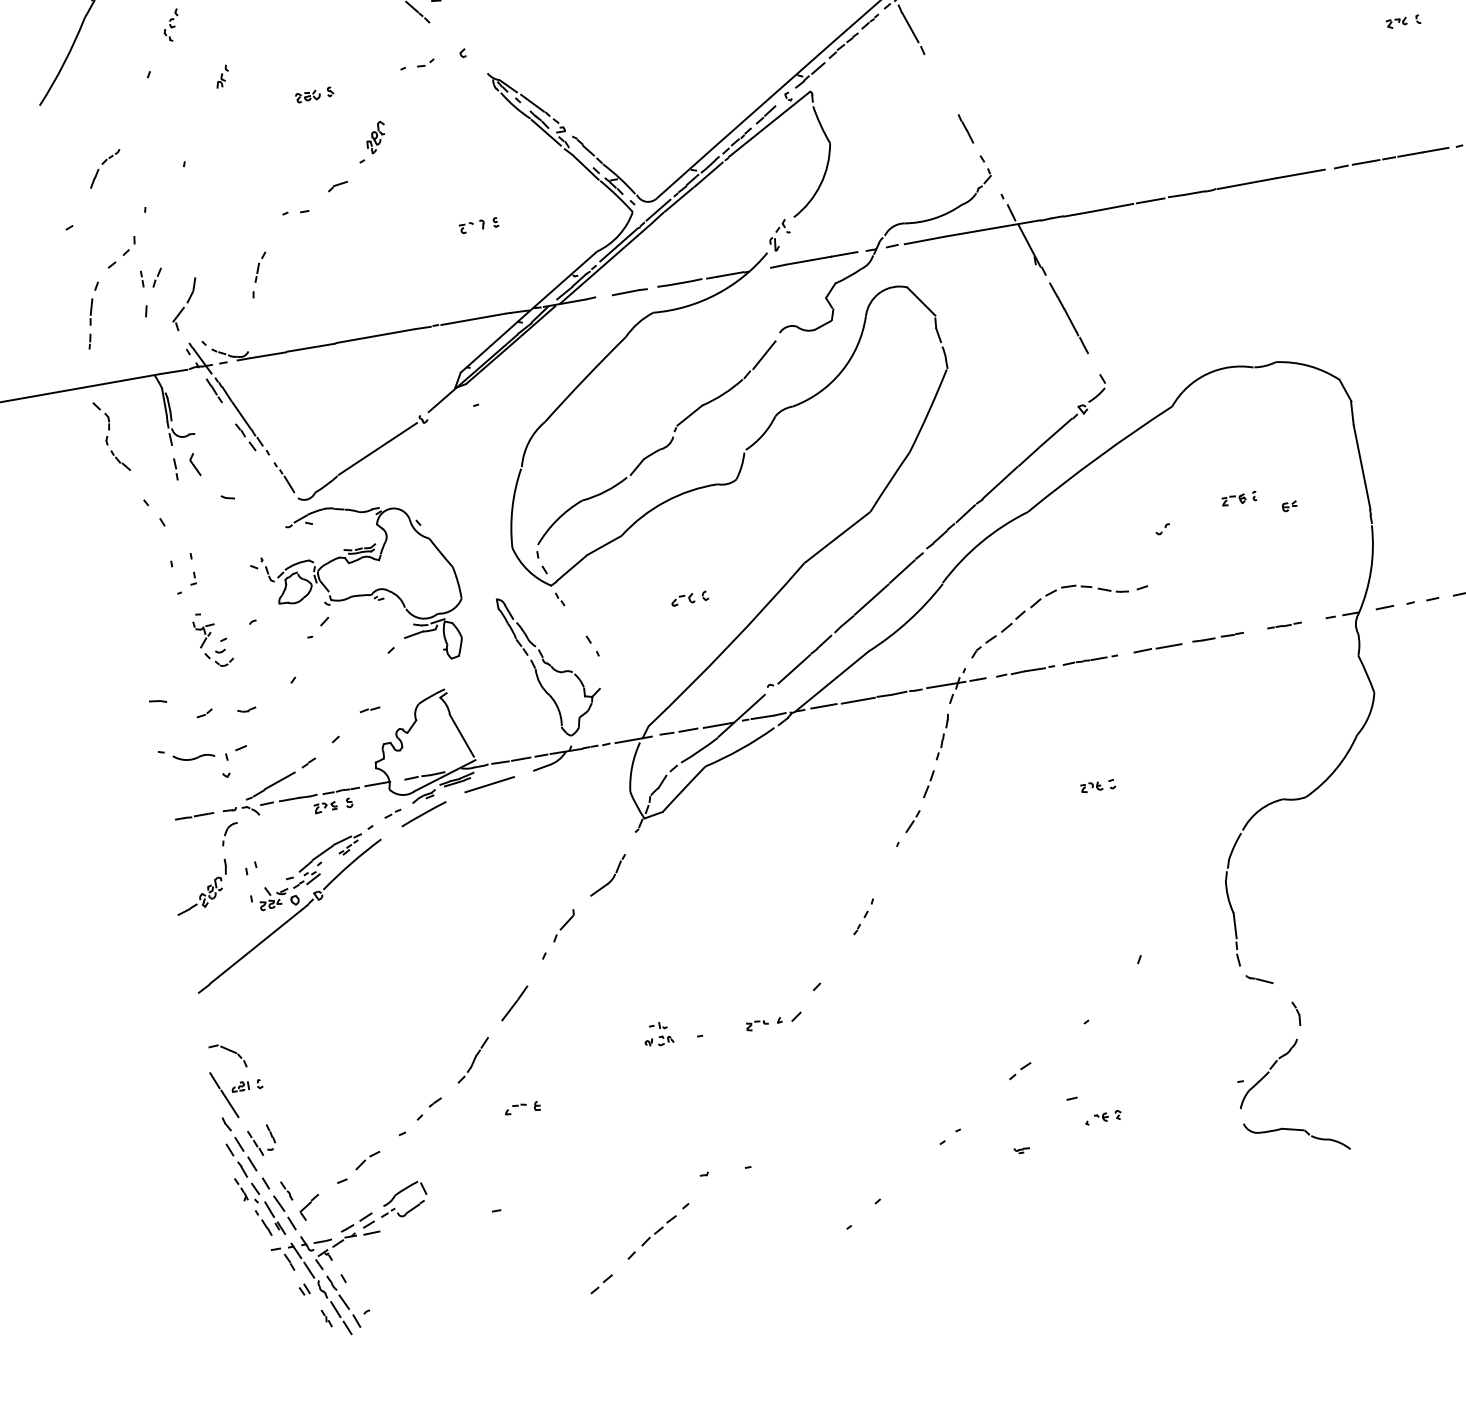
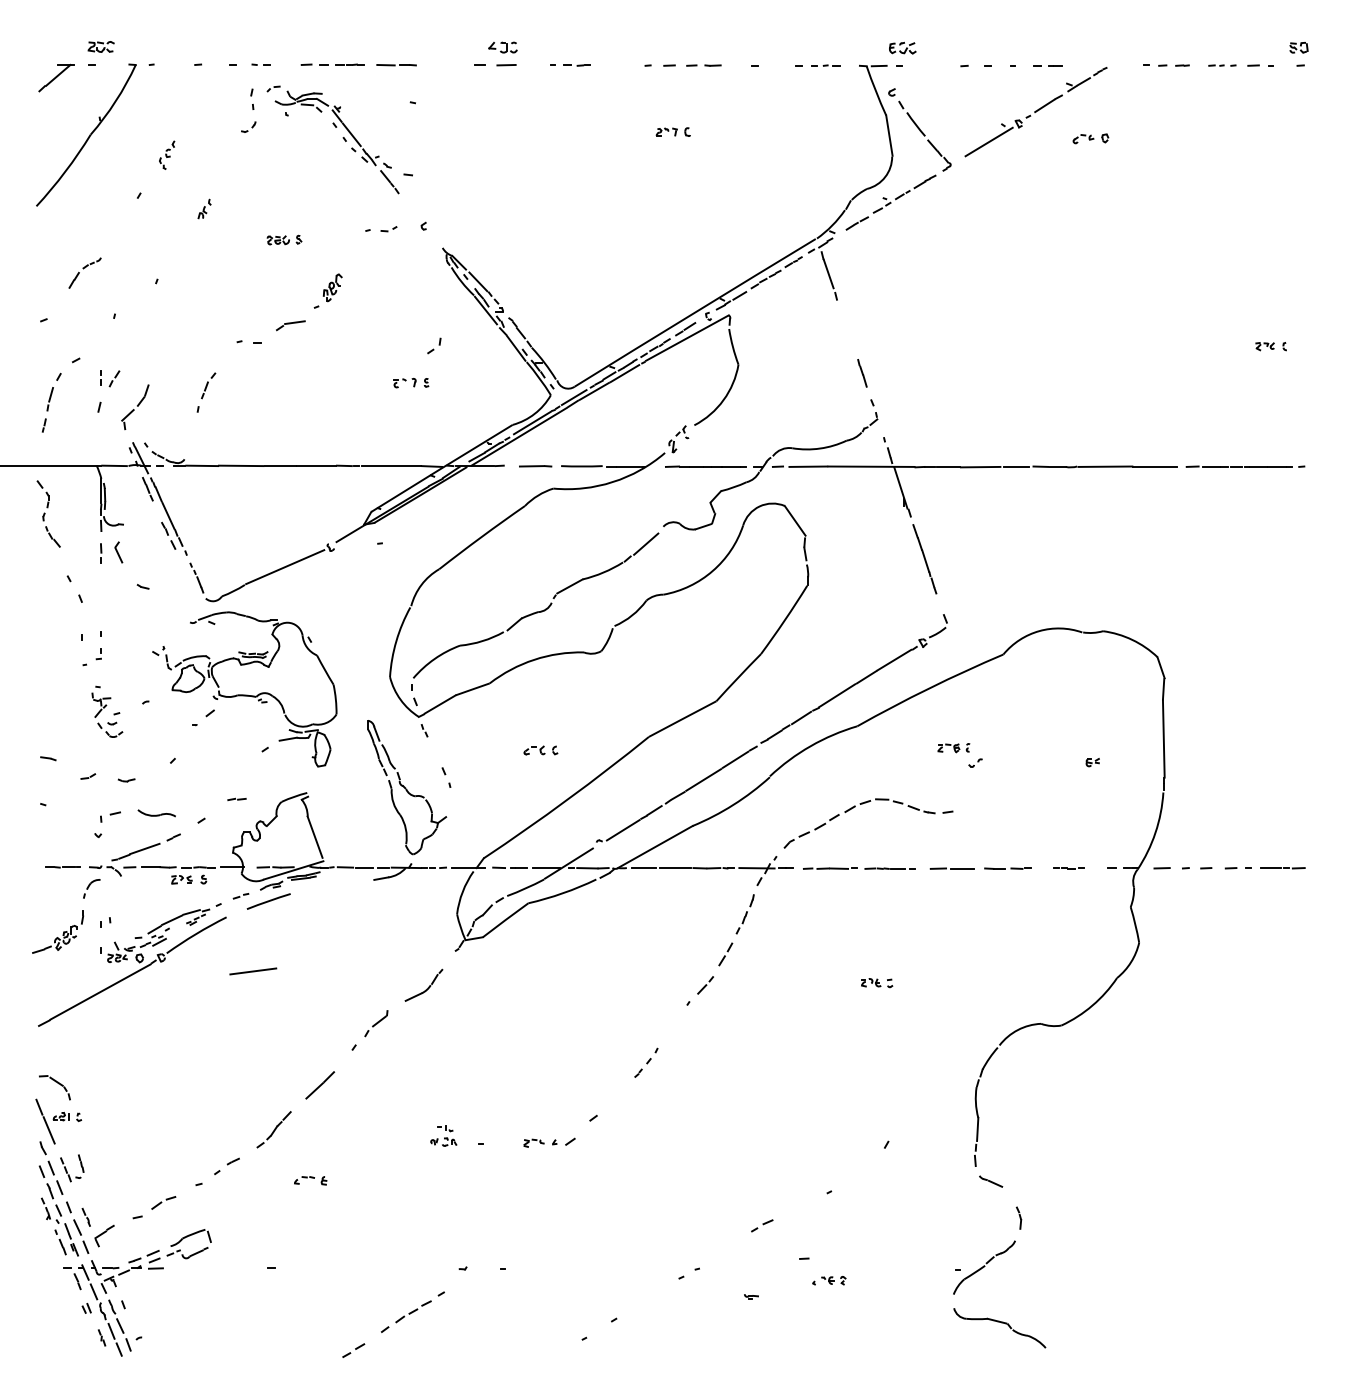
part: (337, 186) -> (290, 325), size x1.6
part: (129, 245) -> (434, 345), moved
part: (1239, 499) -> (953, 748), moved
part: (193, 756) -> (156, 813), moved
line: (489, 784) -> (253, 971), moved

